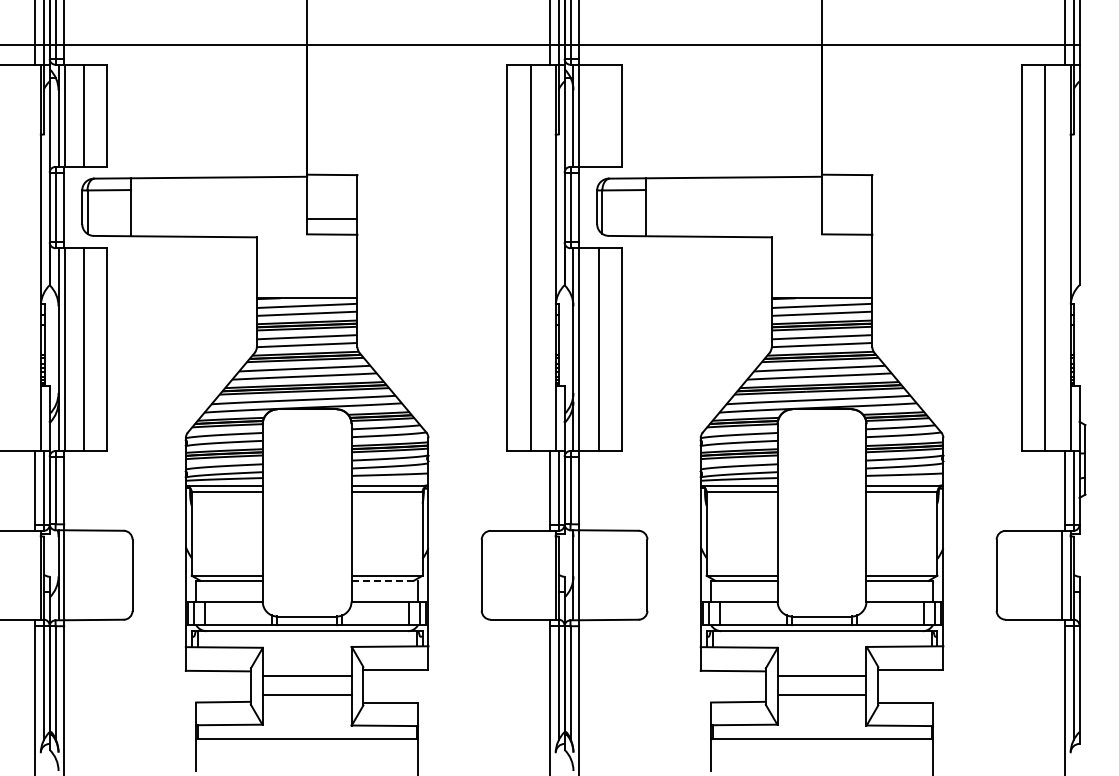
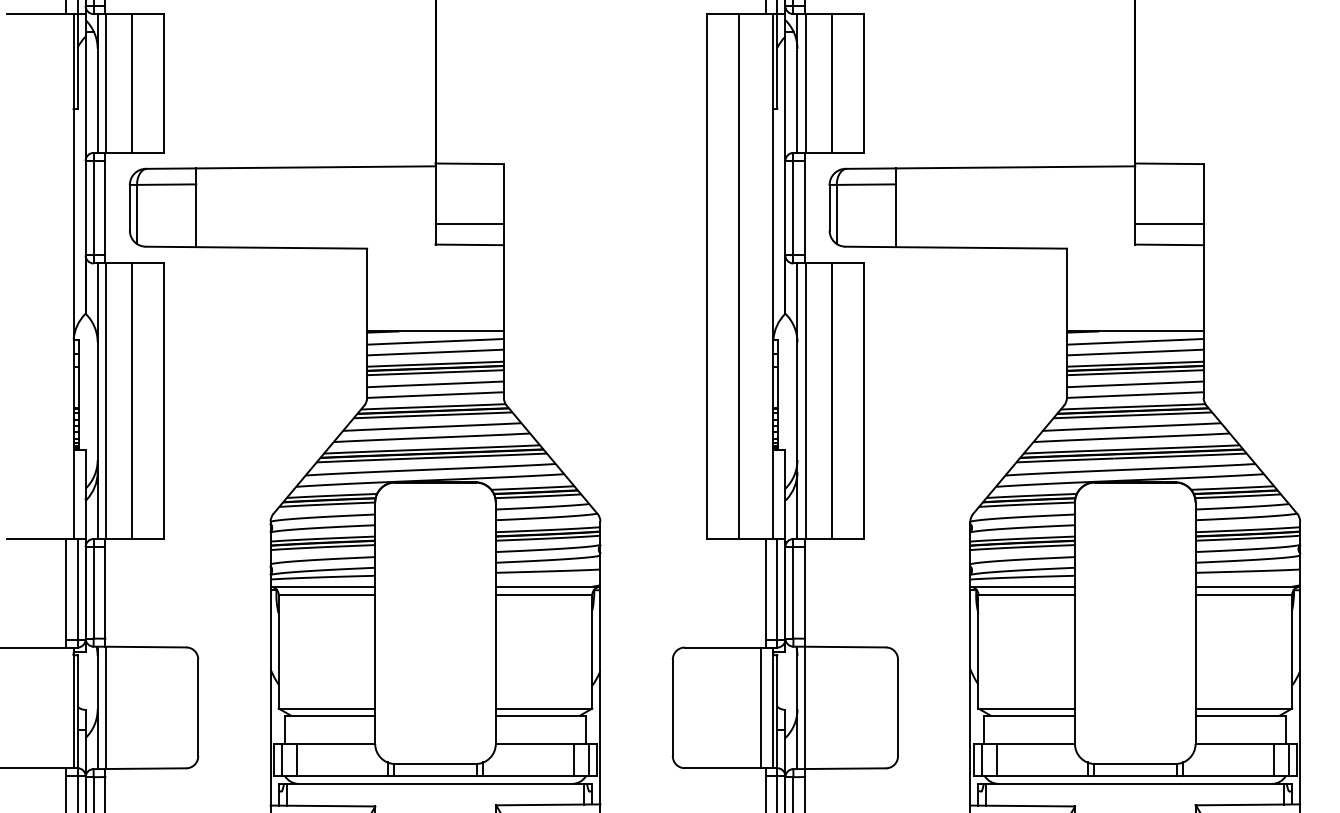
line: (598, 115) -> (831, 83), added
line: (847, 218) -> (1169, 223), added
line: (546, 574) -> (760, 706), added
line: (385, 580) -> (541, 714), dashed -> solid

